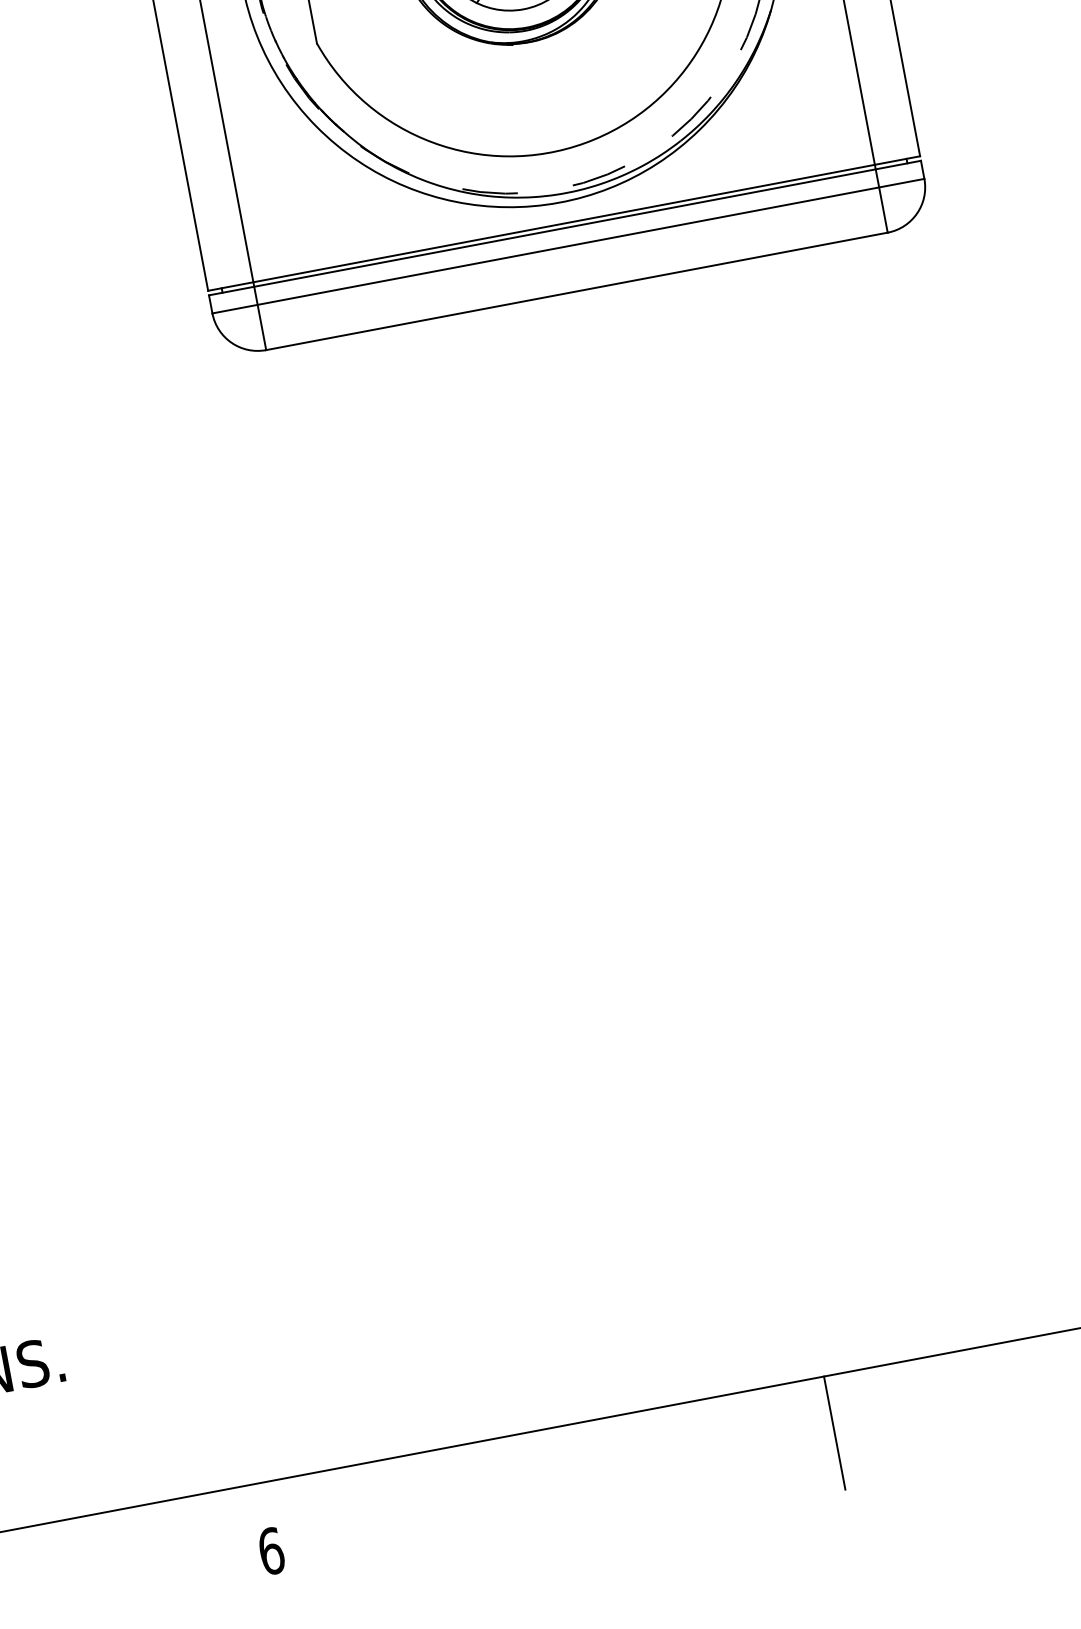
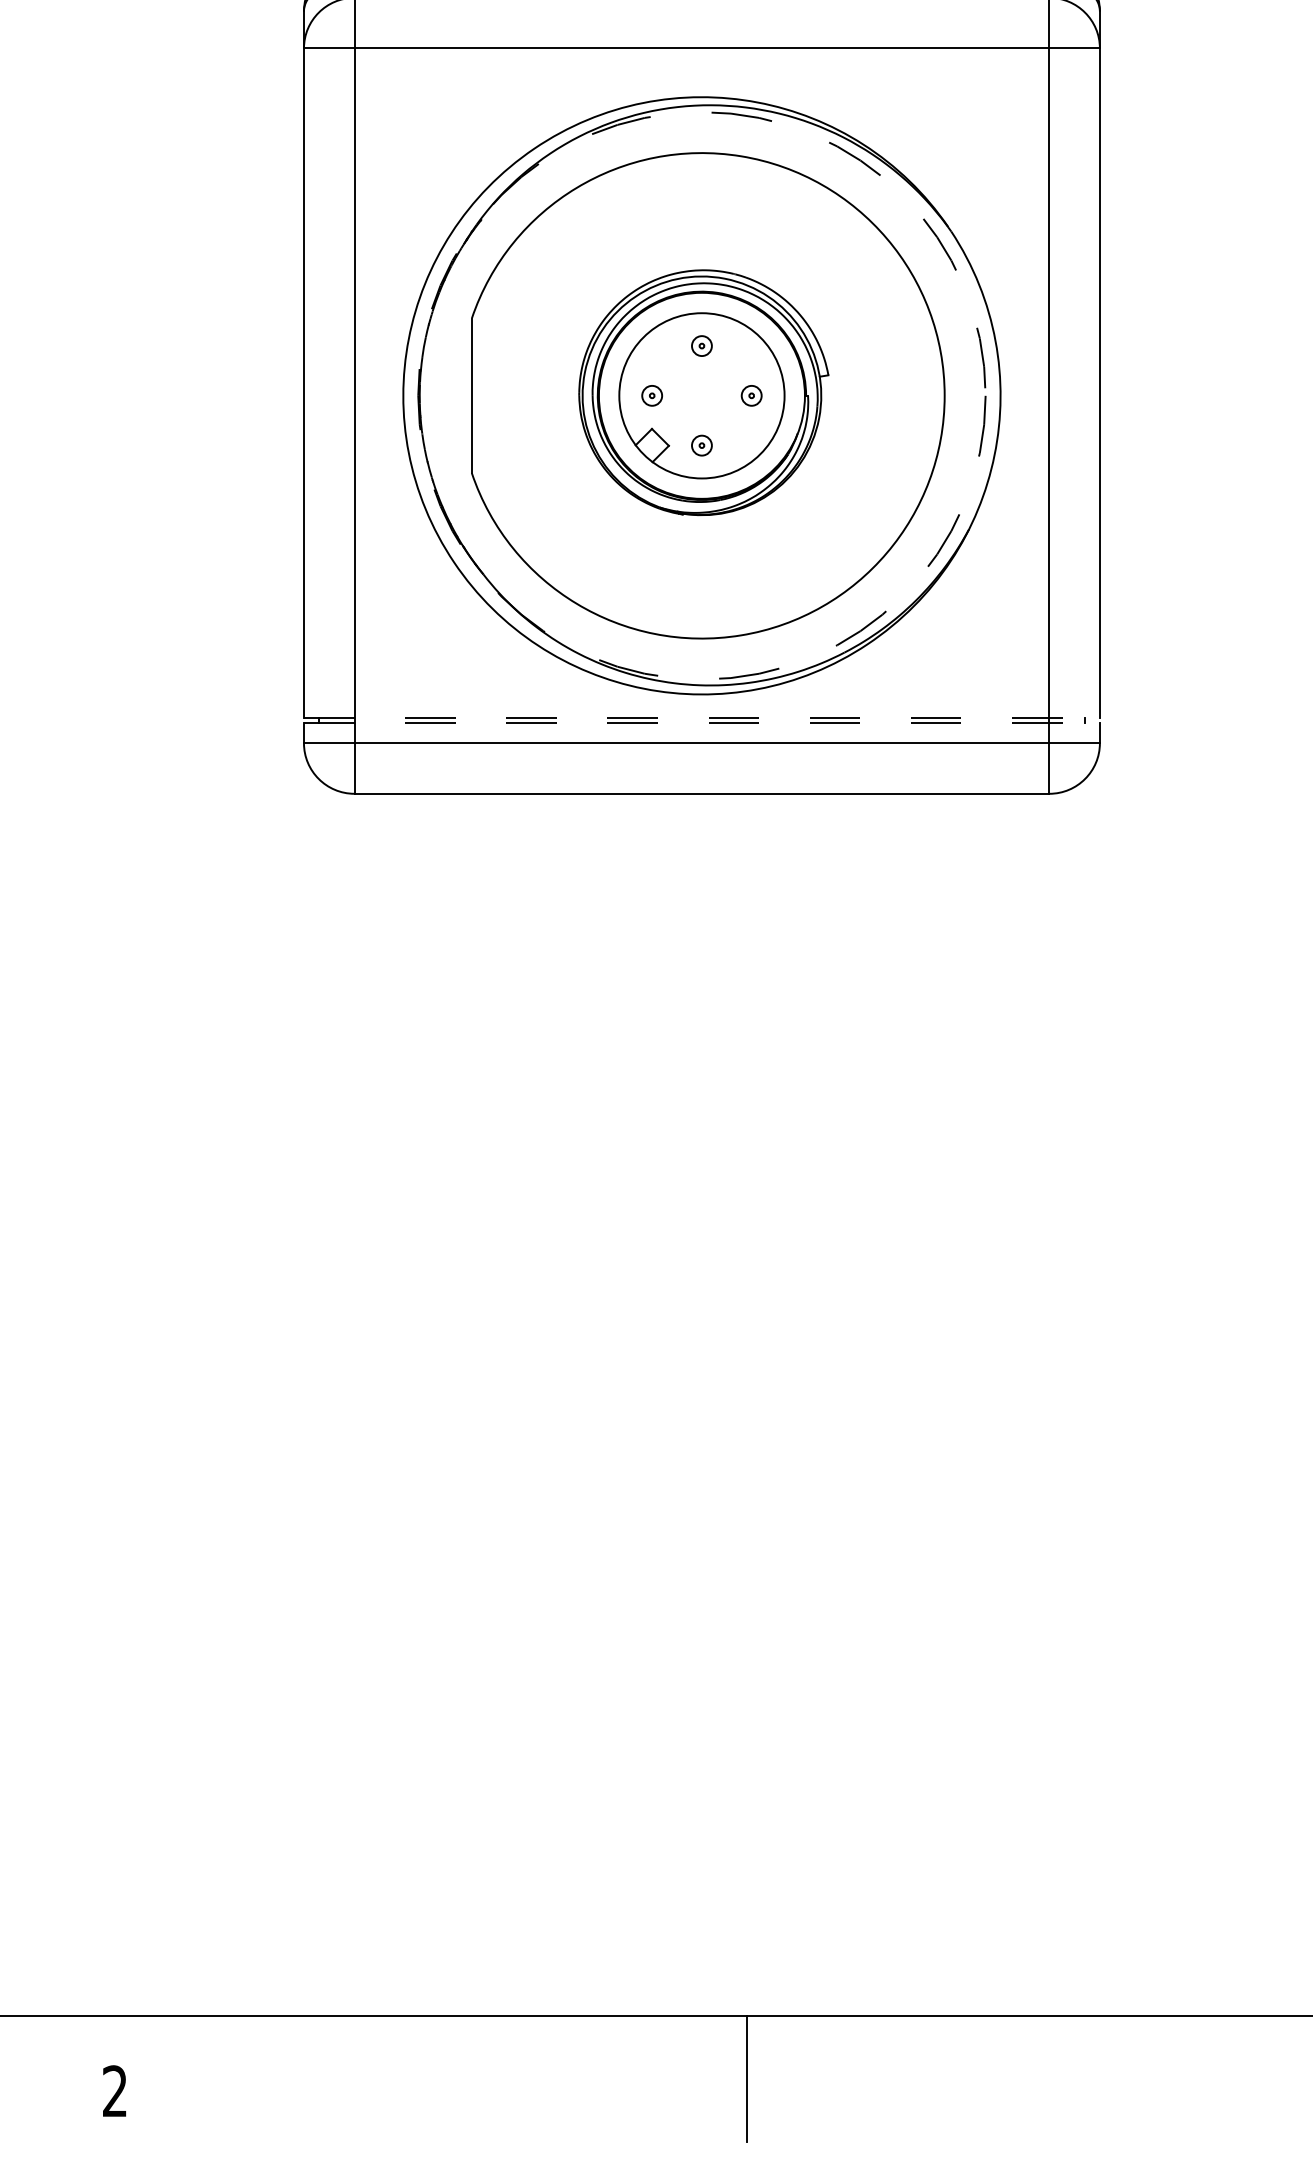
line: (563, 223) -> (701, 717), solid -> dashed
line: (564, 228) -> (701, 723), solid -> dashed
text: (270, 1551) -> (114, 2091), 6 -> 2

